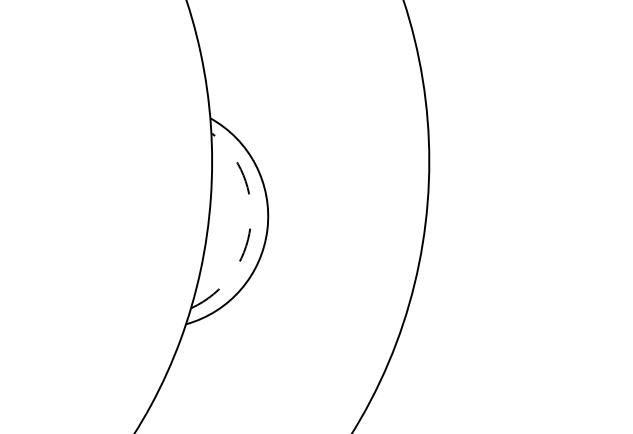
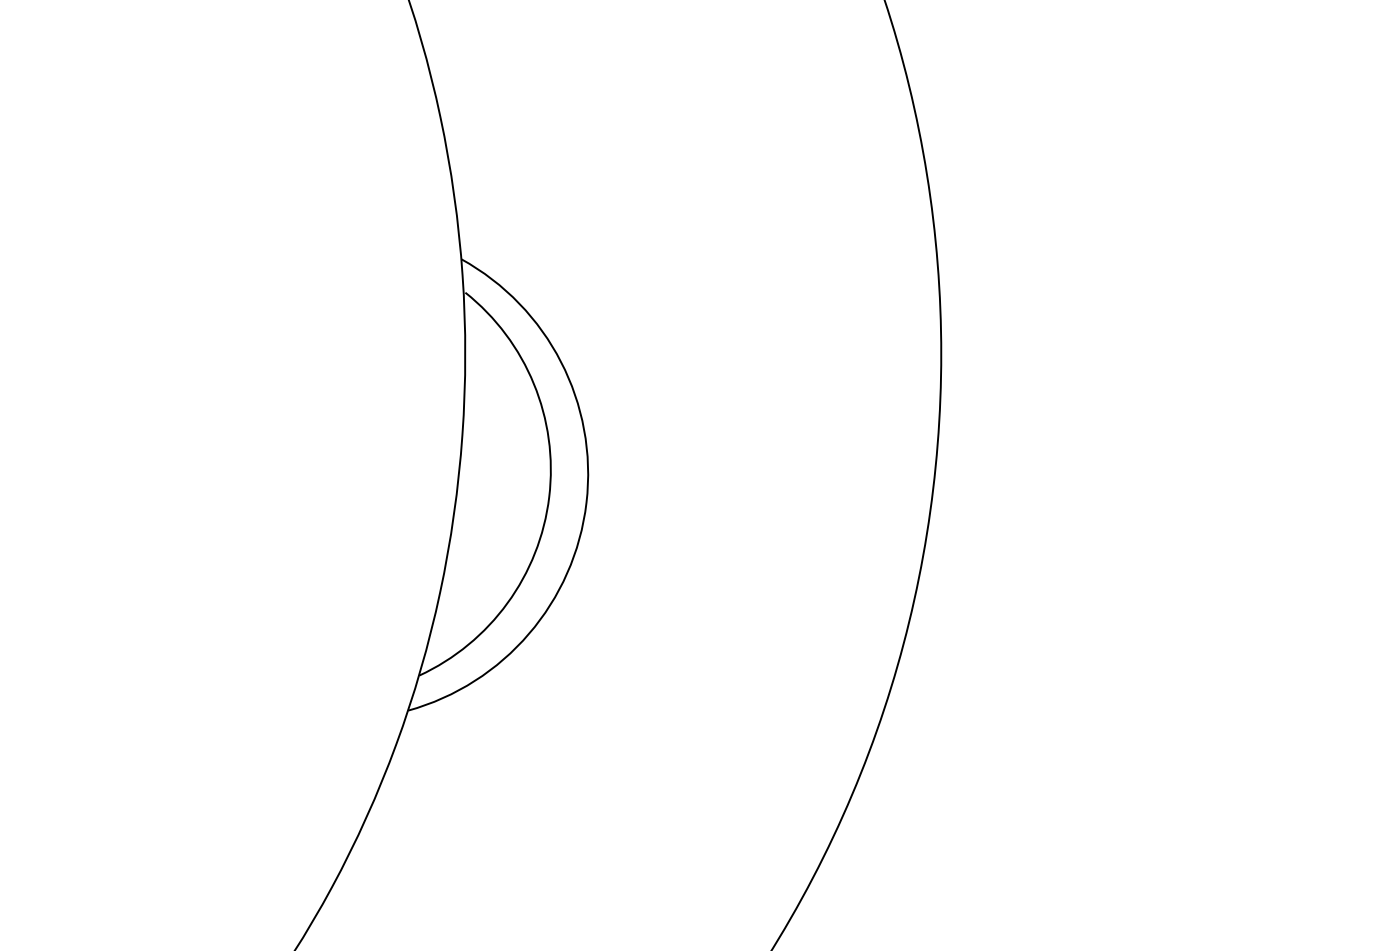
arc: (250, 226) -> (549, 496), dashed -> solid

